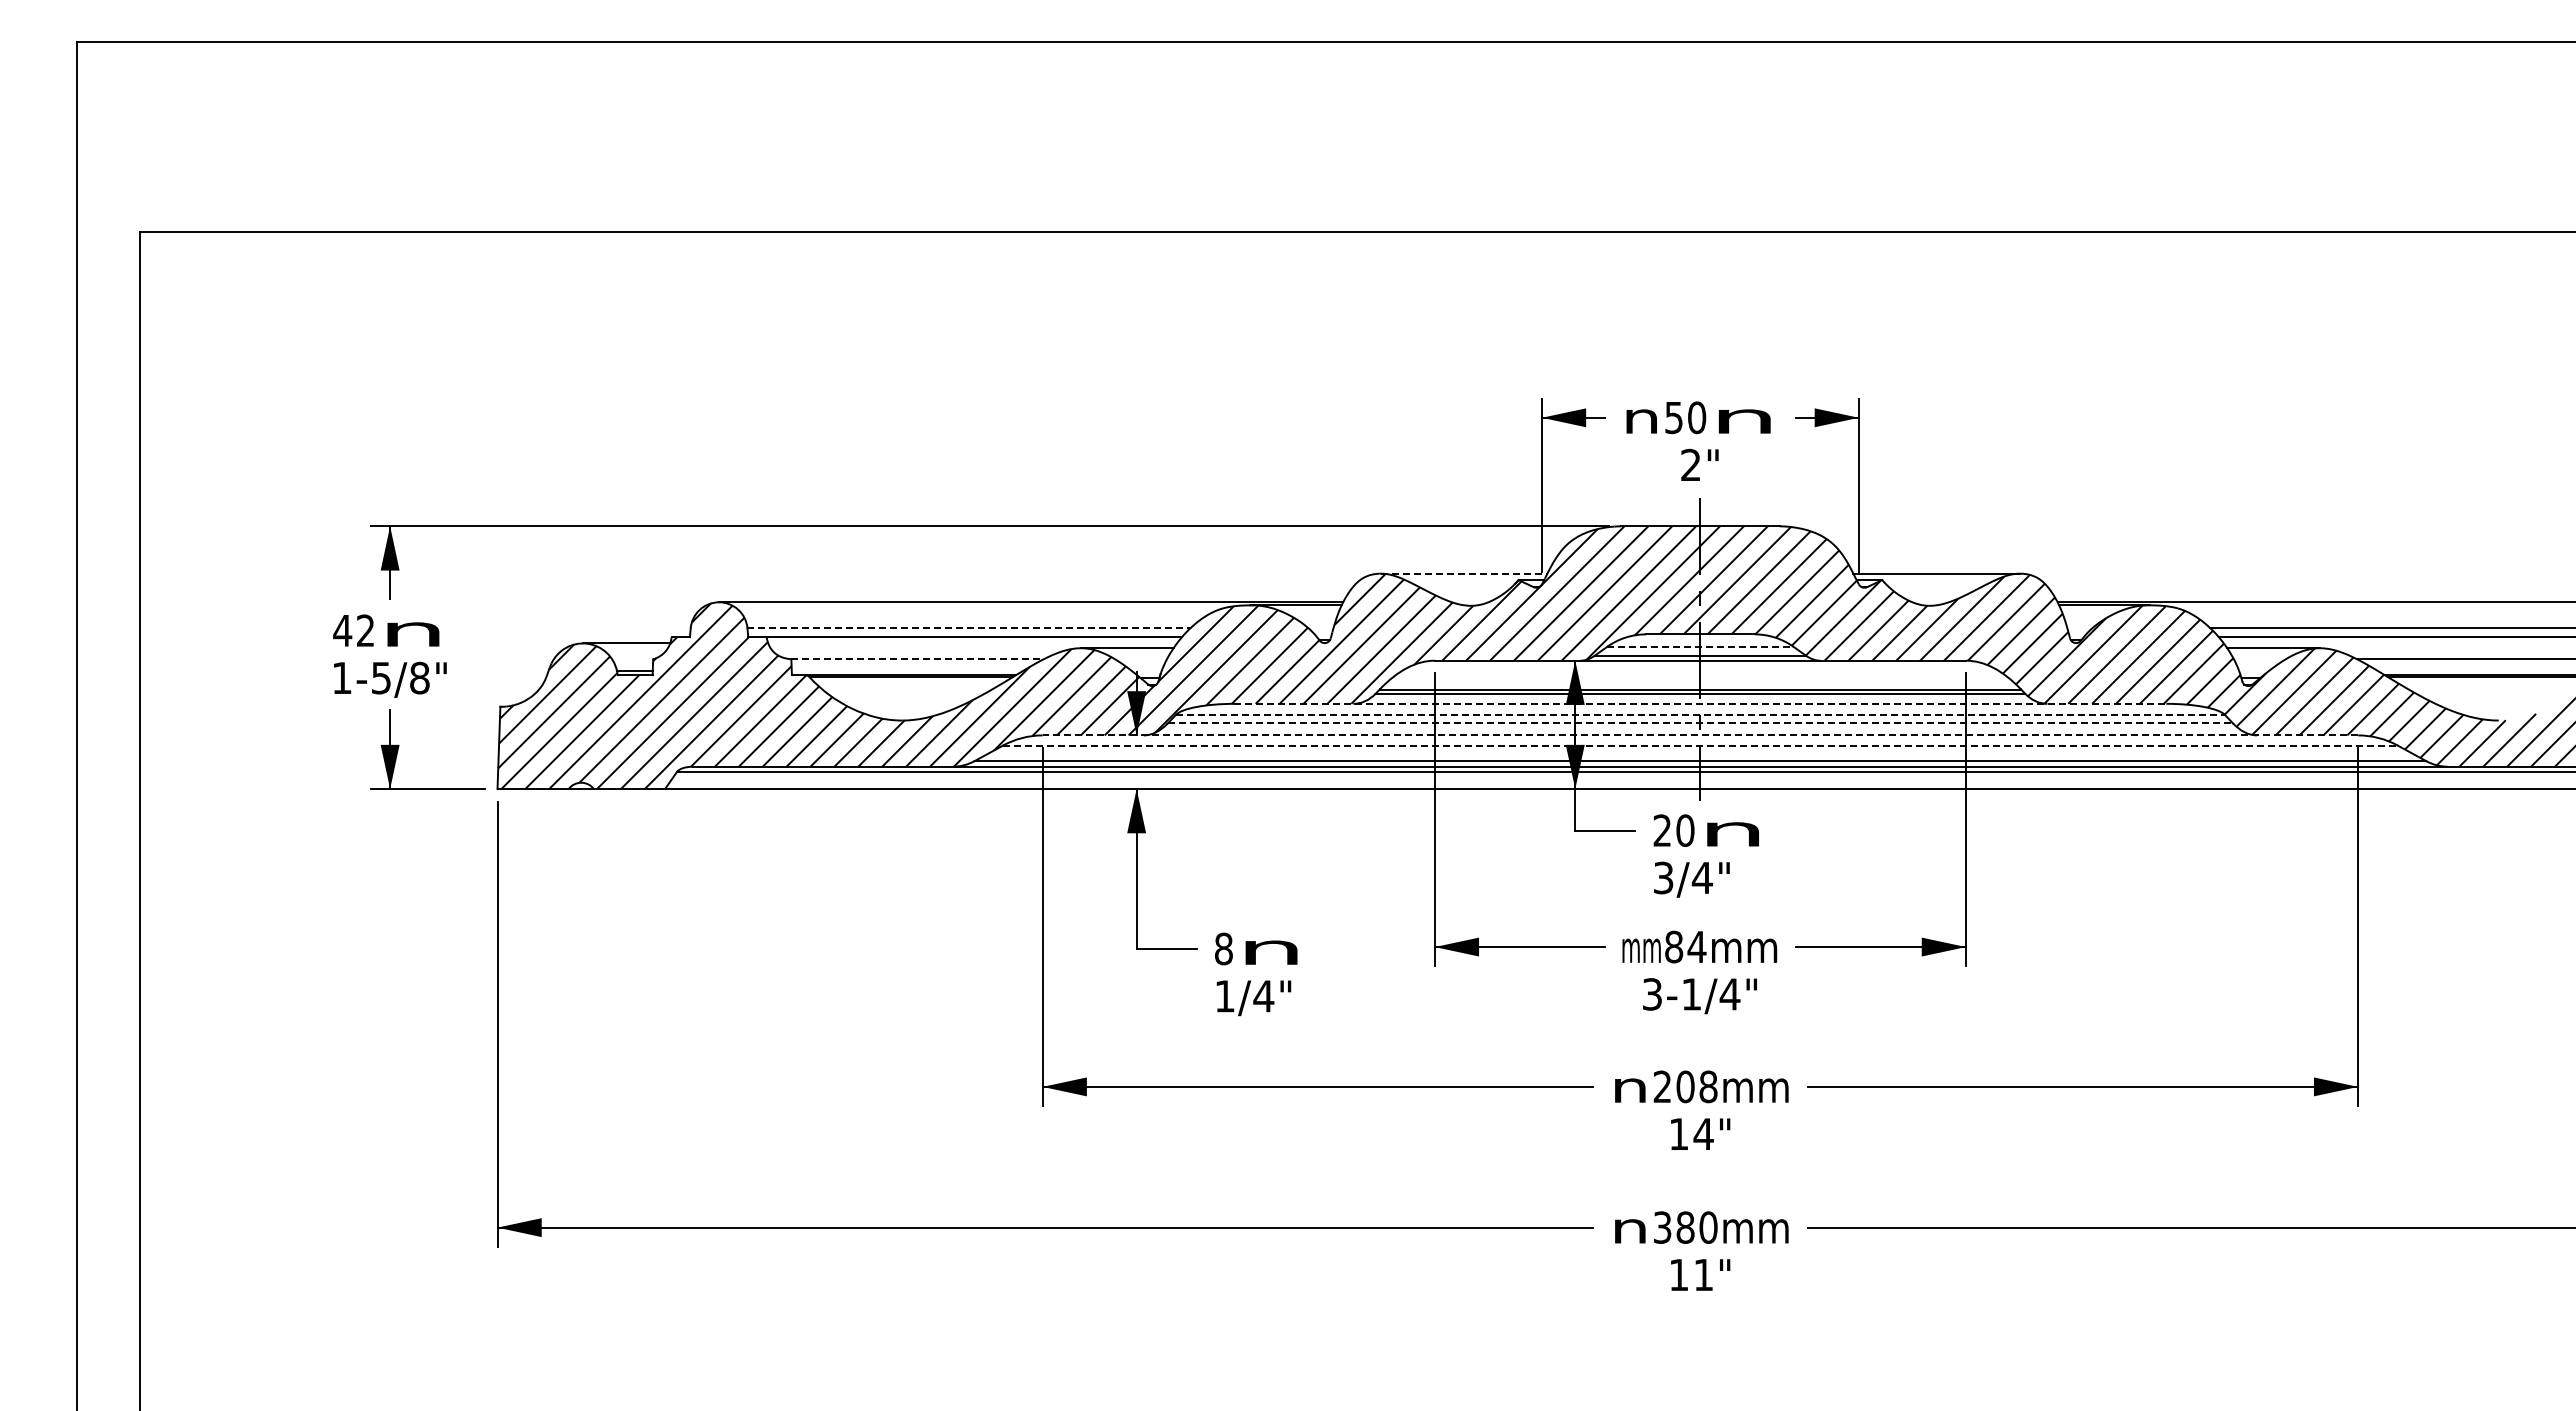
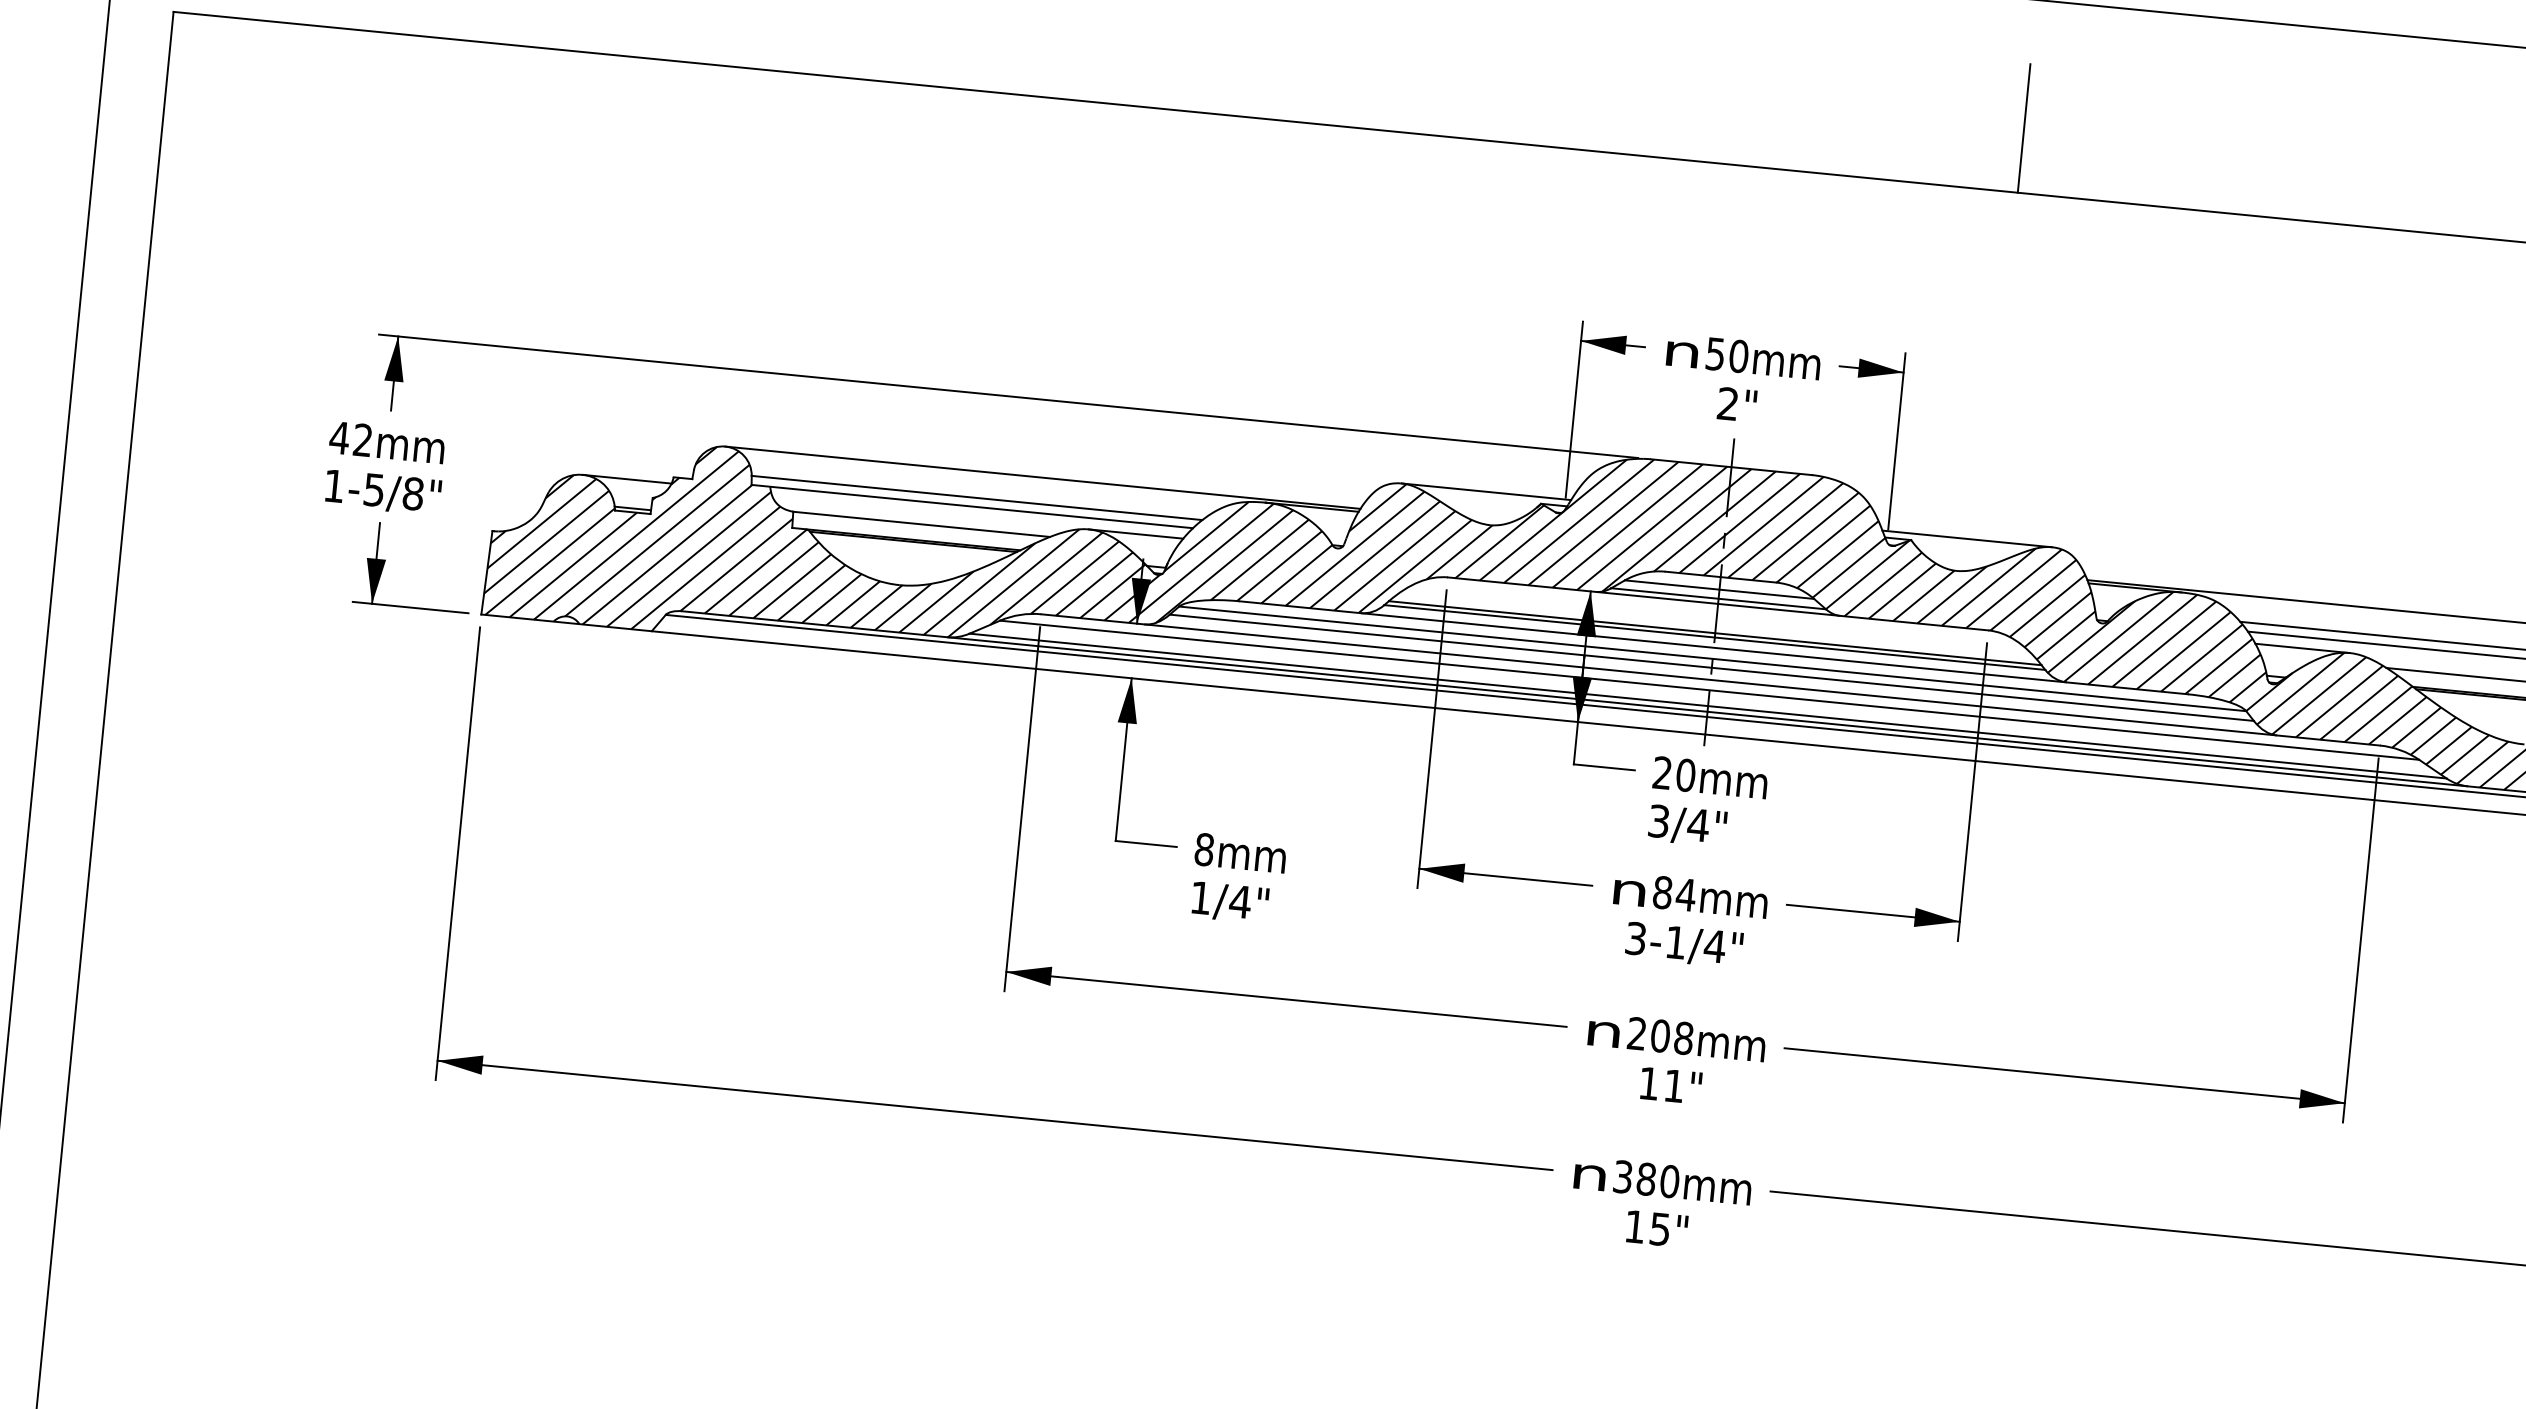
line: (1952, 168) -> (2023, 128), added
text: (1744, 421) -> (1786, 364), n -> mm
line: (1464, 573) -> (1486, 491), dashed -> solid
line: (969, 628) -> (977, 498), dashed -> solid
text: (412, 634) -> (410, 448), n -> mm
line: (1700, 646) -> (1719, 589), dashed -> solid
line: (918, 659) -> (922, 524), dashed -> solid
line: (1700, 703) -> (1713, 647), dashed -> solid
line: (1700, 714) -> (1712, 658), dashed -> solid
line: (1700, 723) -> (1711, 667), dashed -> solid
line: (1700, 735) -> (1710, 680), dashed -> solid
line: (1700, 745) -> (1709, 690), dashed -> solid
text: (1732, 834) -> (1733, 783), n -> mm
text: (1641, 950) -> (1629, 892), mm -> n
text: (1270, 952) -> (1251, 857), n -> mm
text: (1703, 1133) -> (1674, 1085), 14" -> 11"
text: (1703, 1275) -> (1659, 1229), 11" -> 15"

